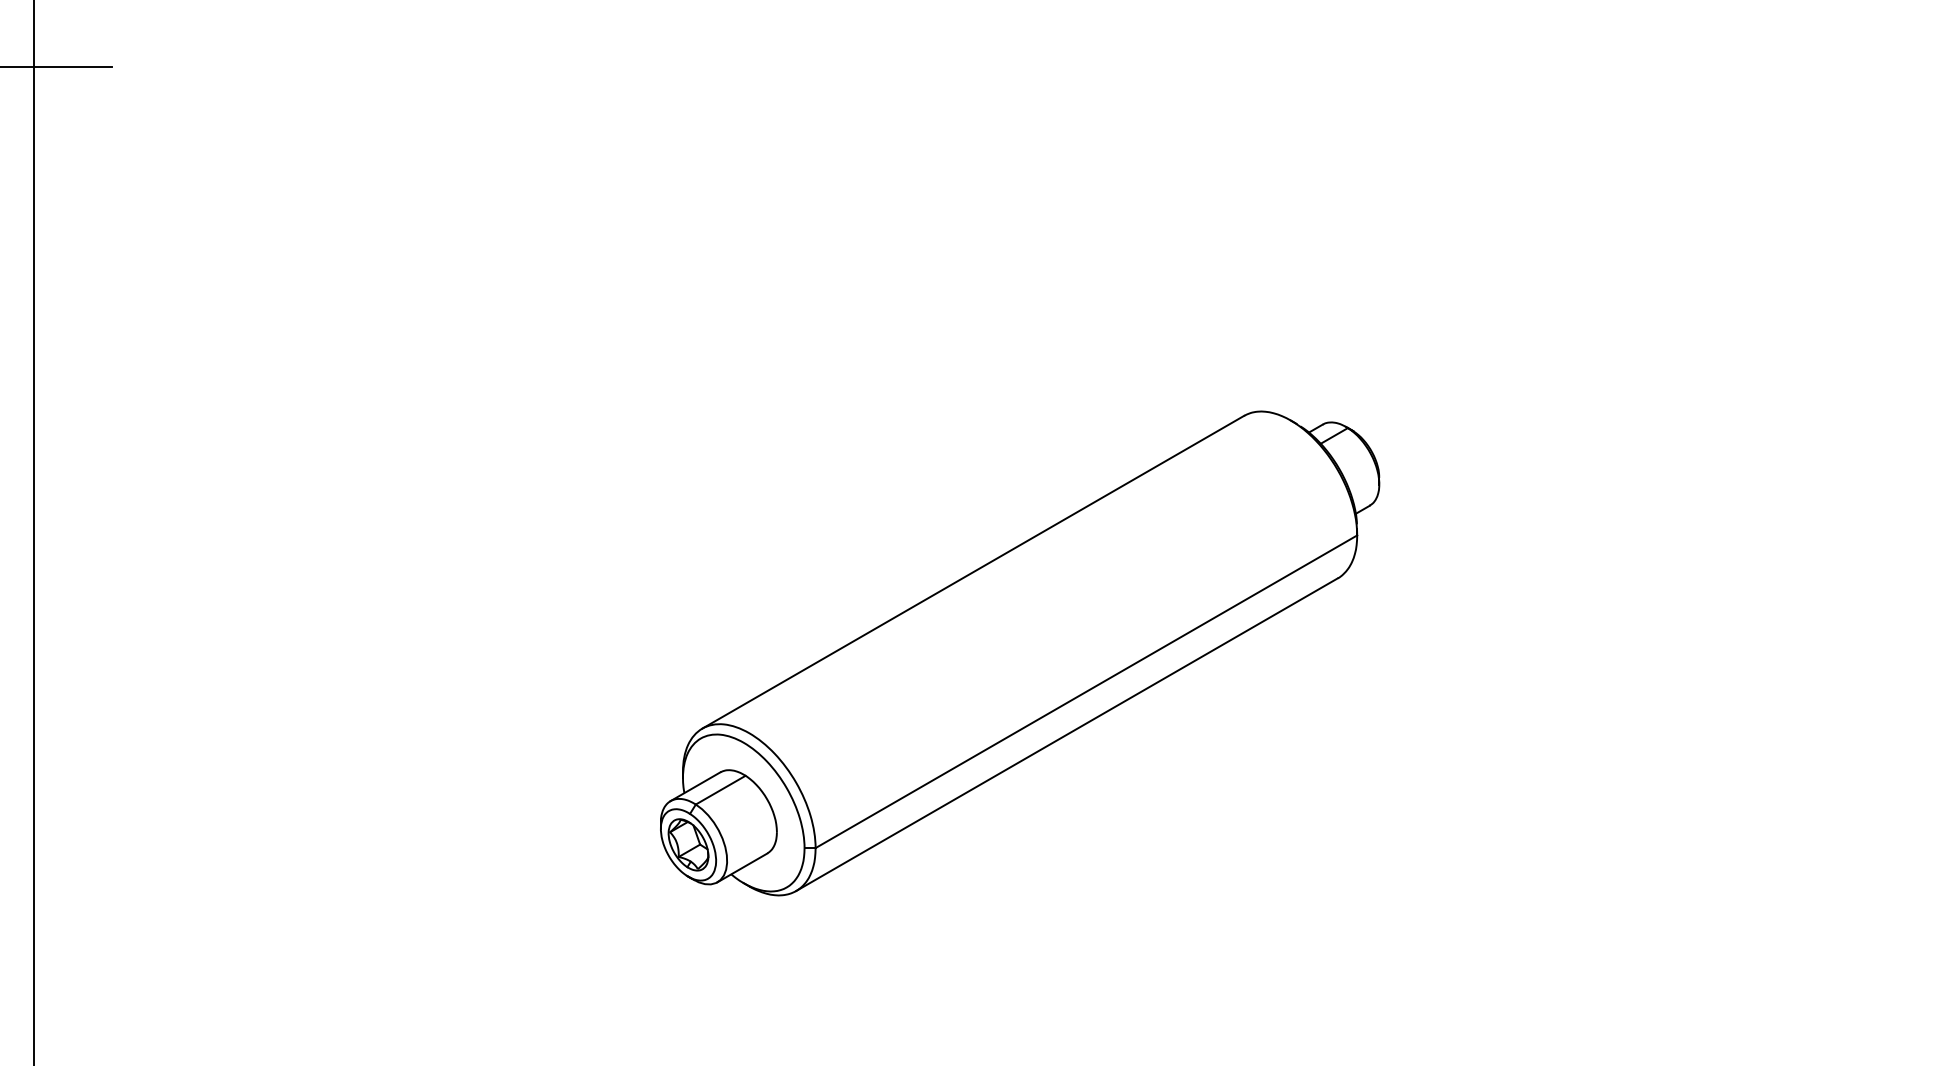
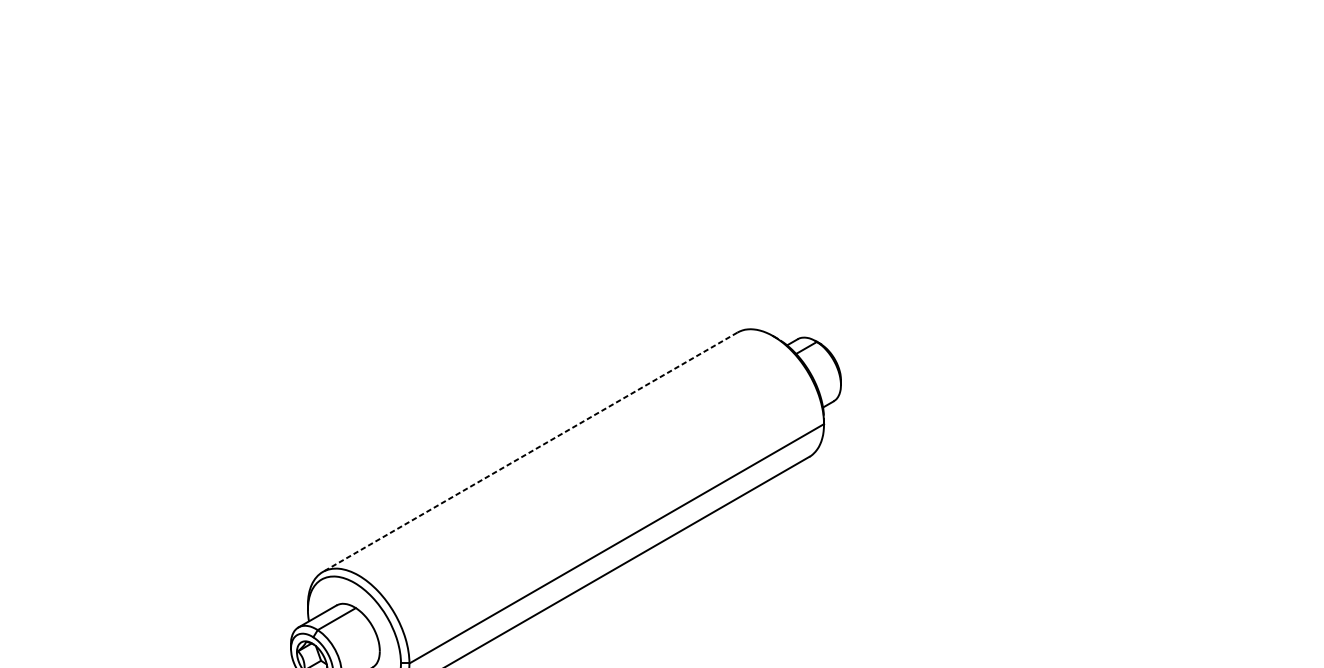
line: (973, 572) -> (530, 452), solid -> dashed

